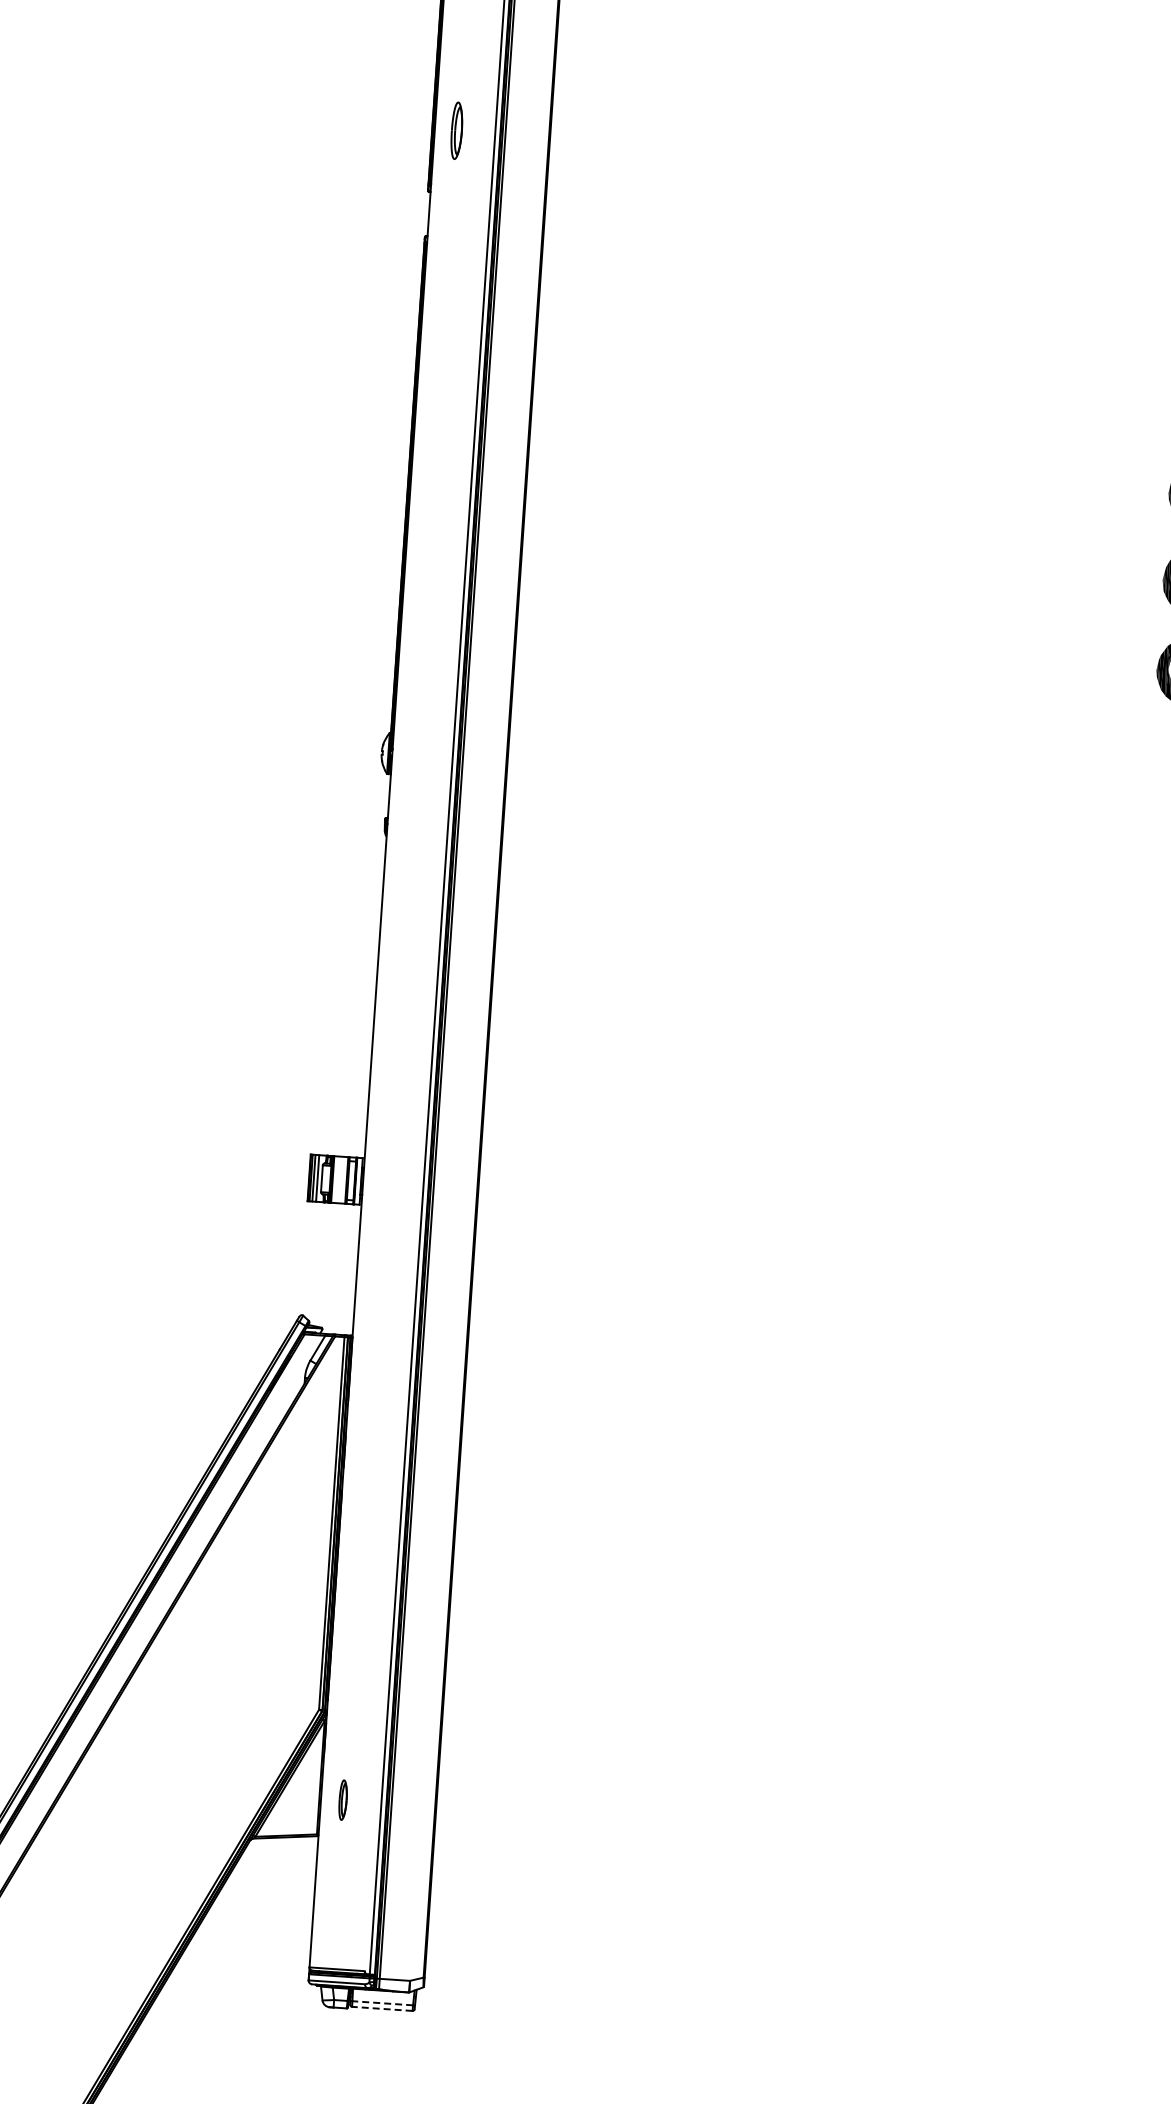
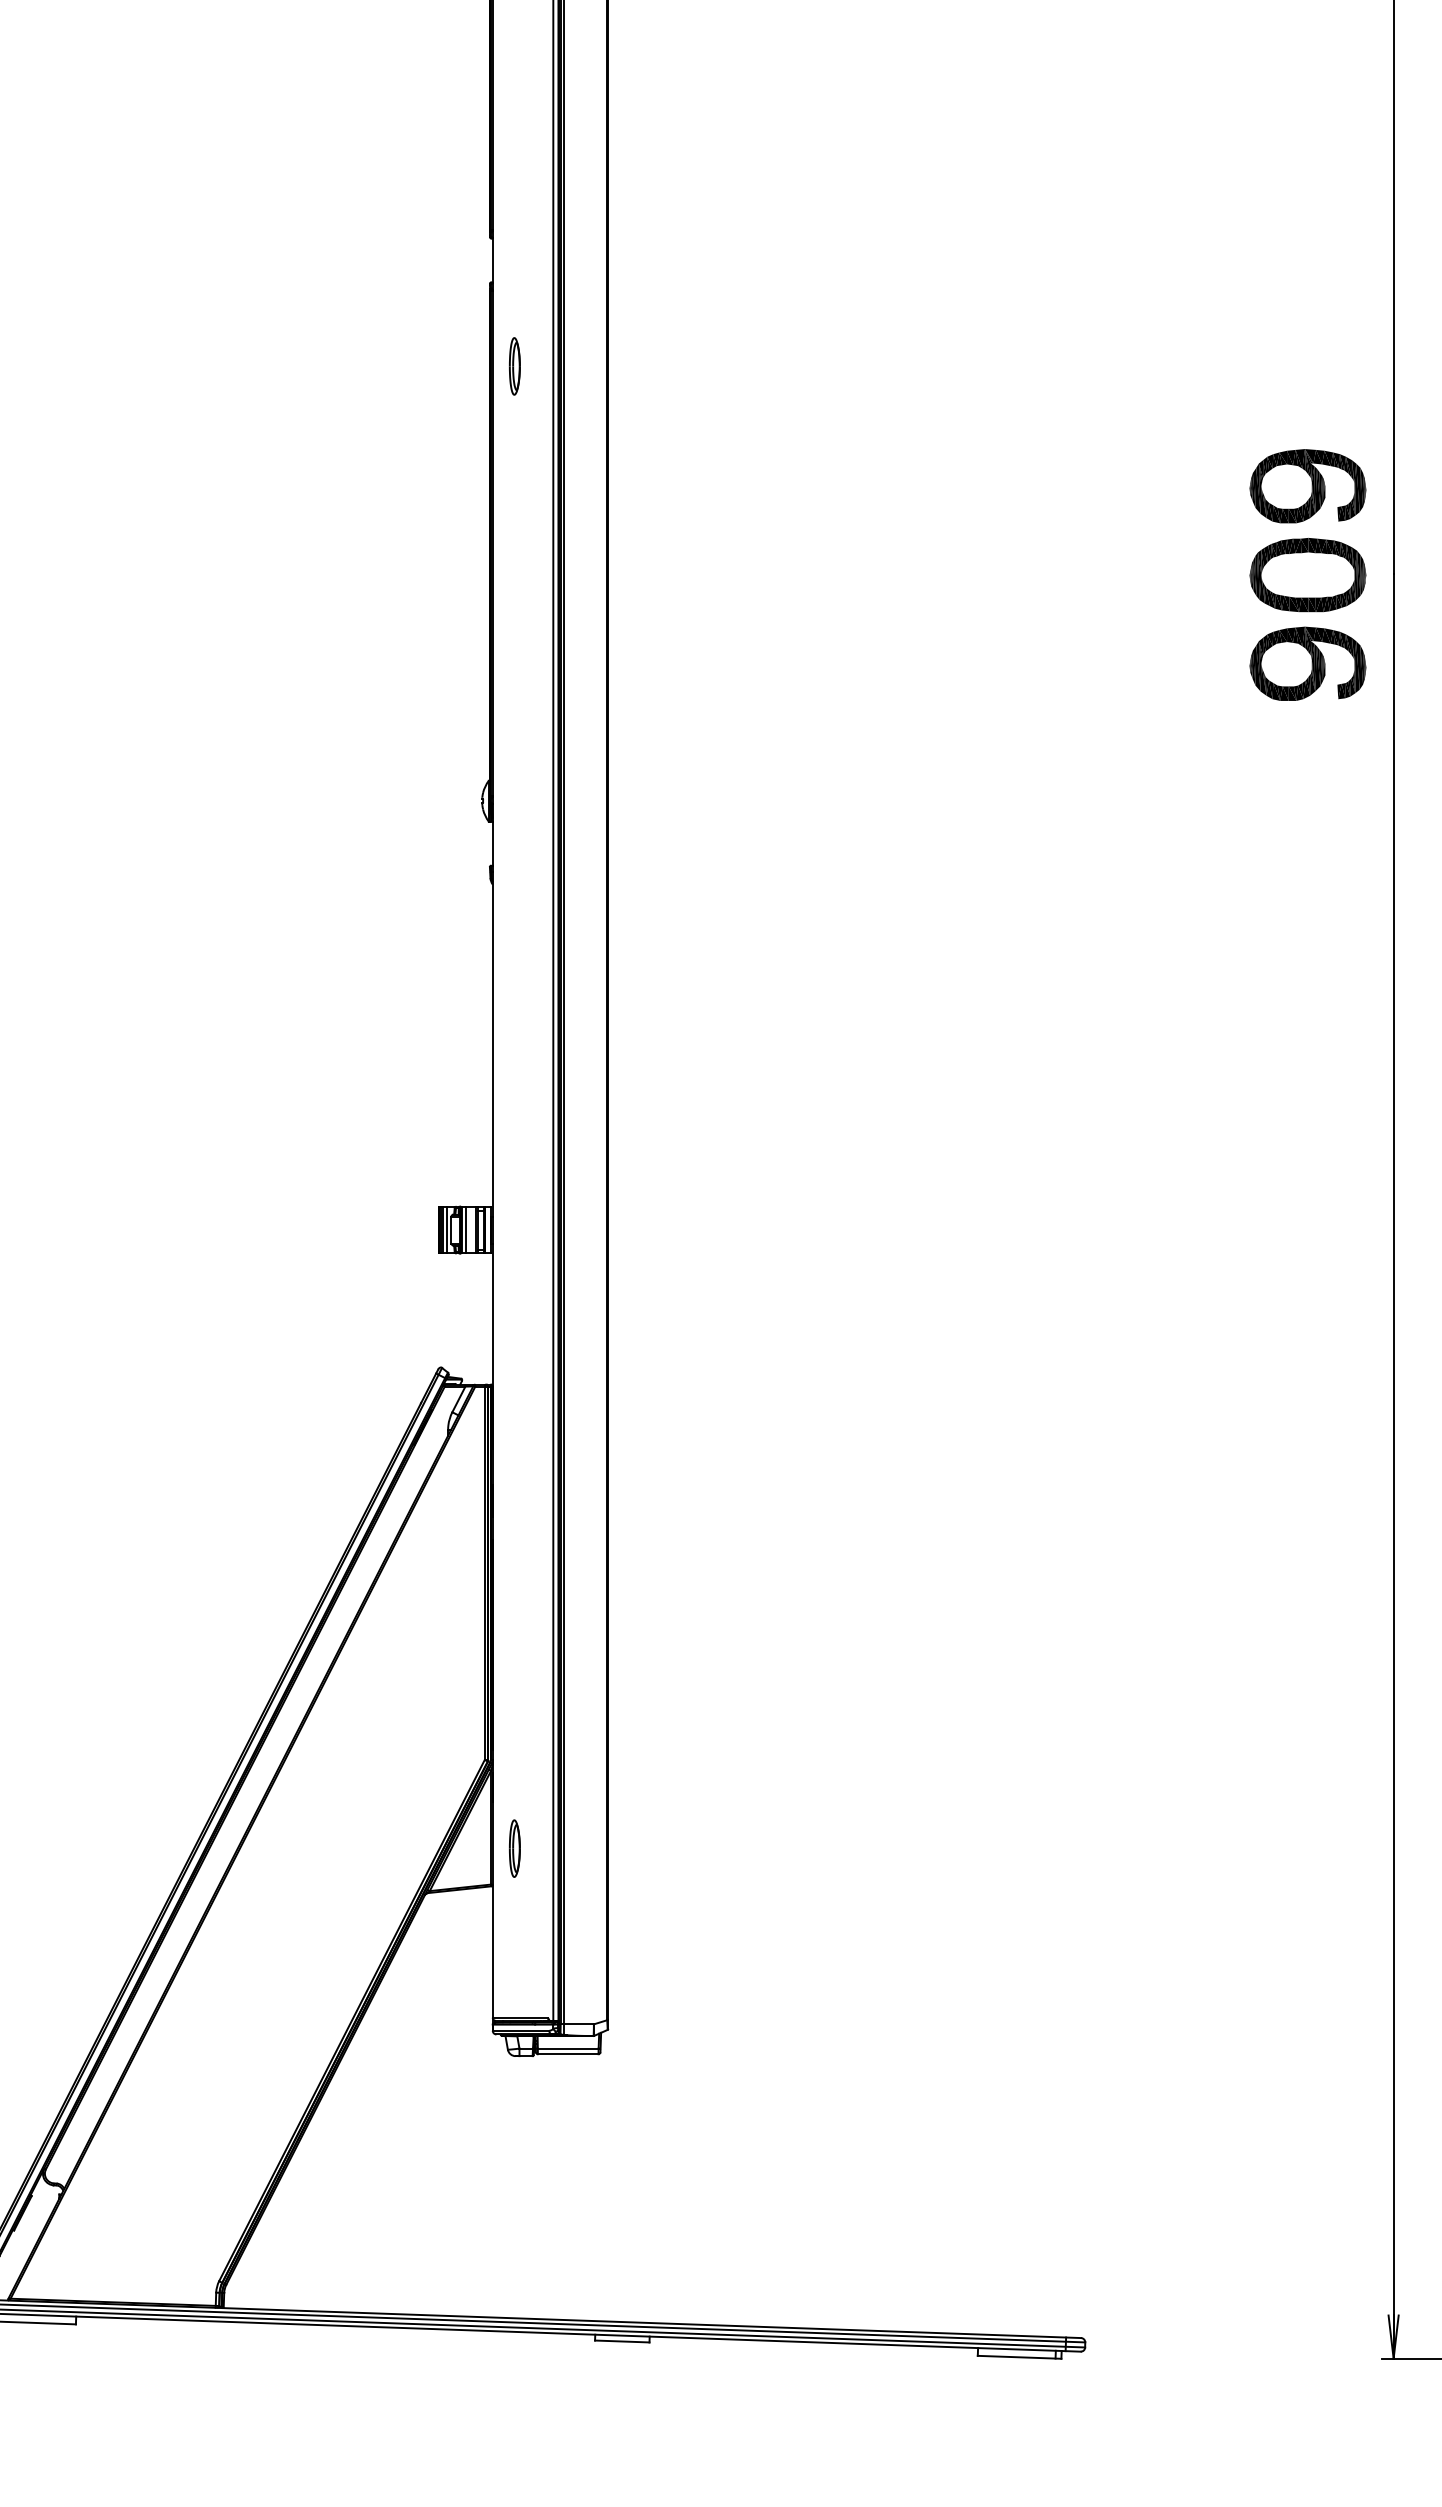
part: (456, 130) -> (514, 366), moved
line: (336, 1179) -> (466, 1229), added
part: (342, 1800) -> (514, 1848), size x1.43
line: (382, 2003) -> (567, 2048), dashed -> solid
line: (381, 2009) -> (567, 2054), dashed -> solid

